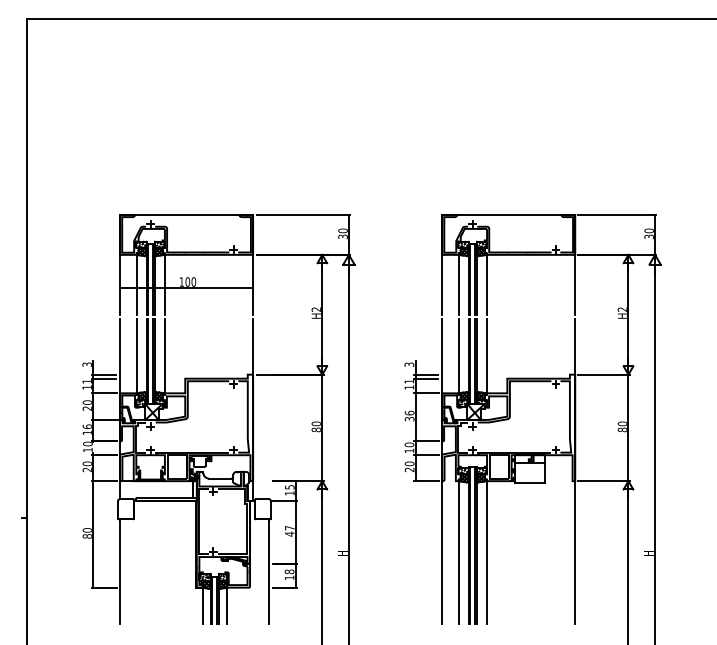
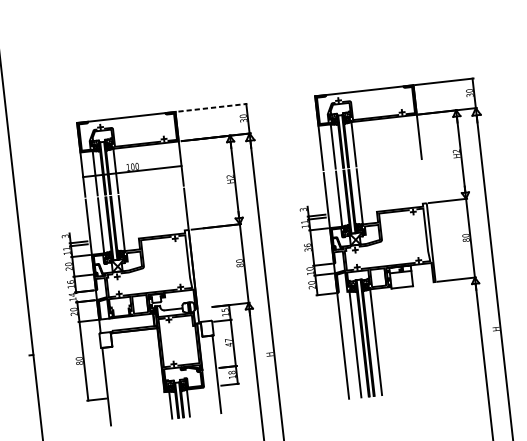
line: (303, 214) -> (212, 107), solid -> dashed
text: (87, 443) -> (72, 294), 10 -> 14
line: (575, 471) -> (434, 274), removed

